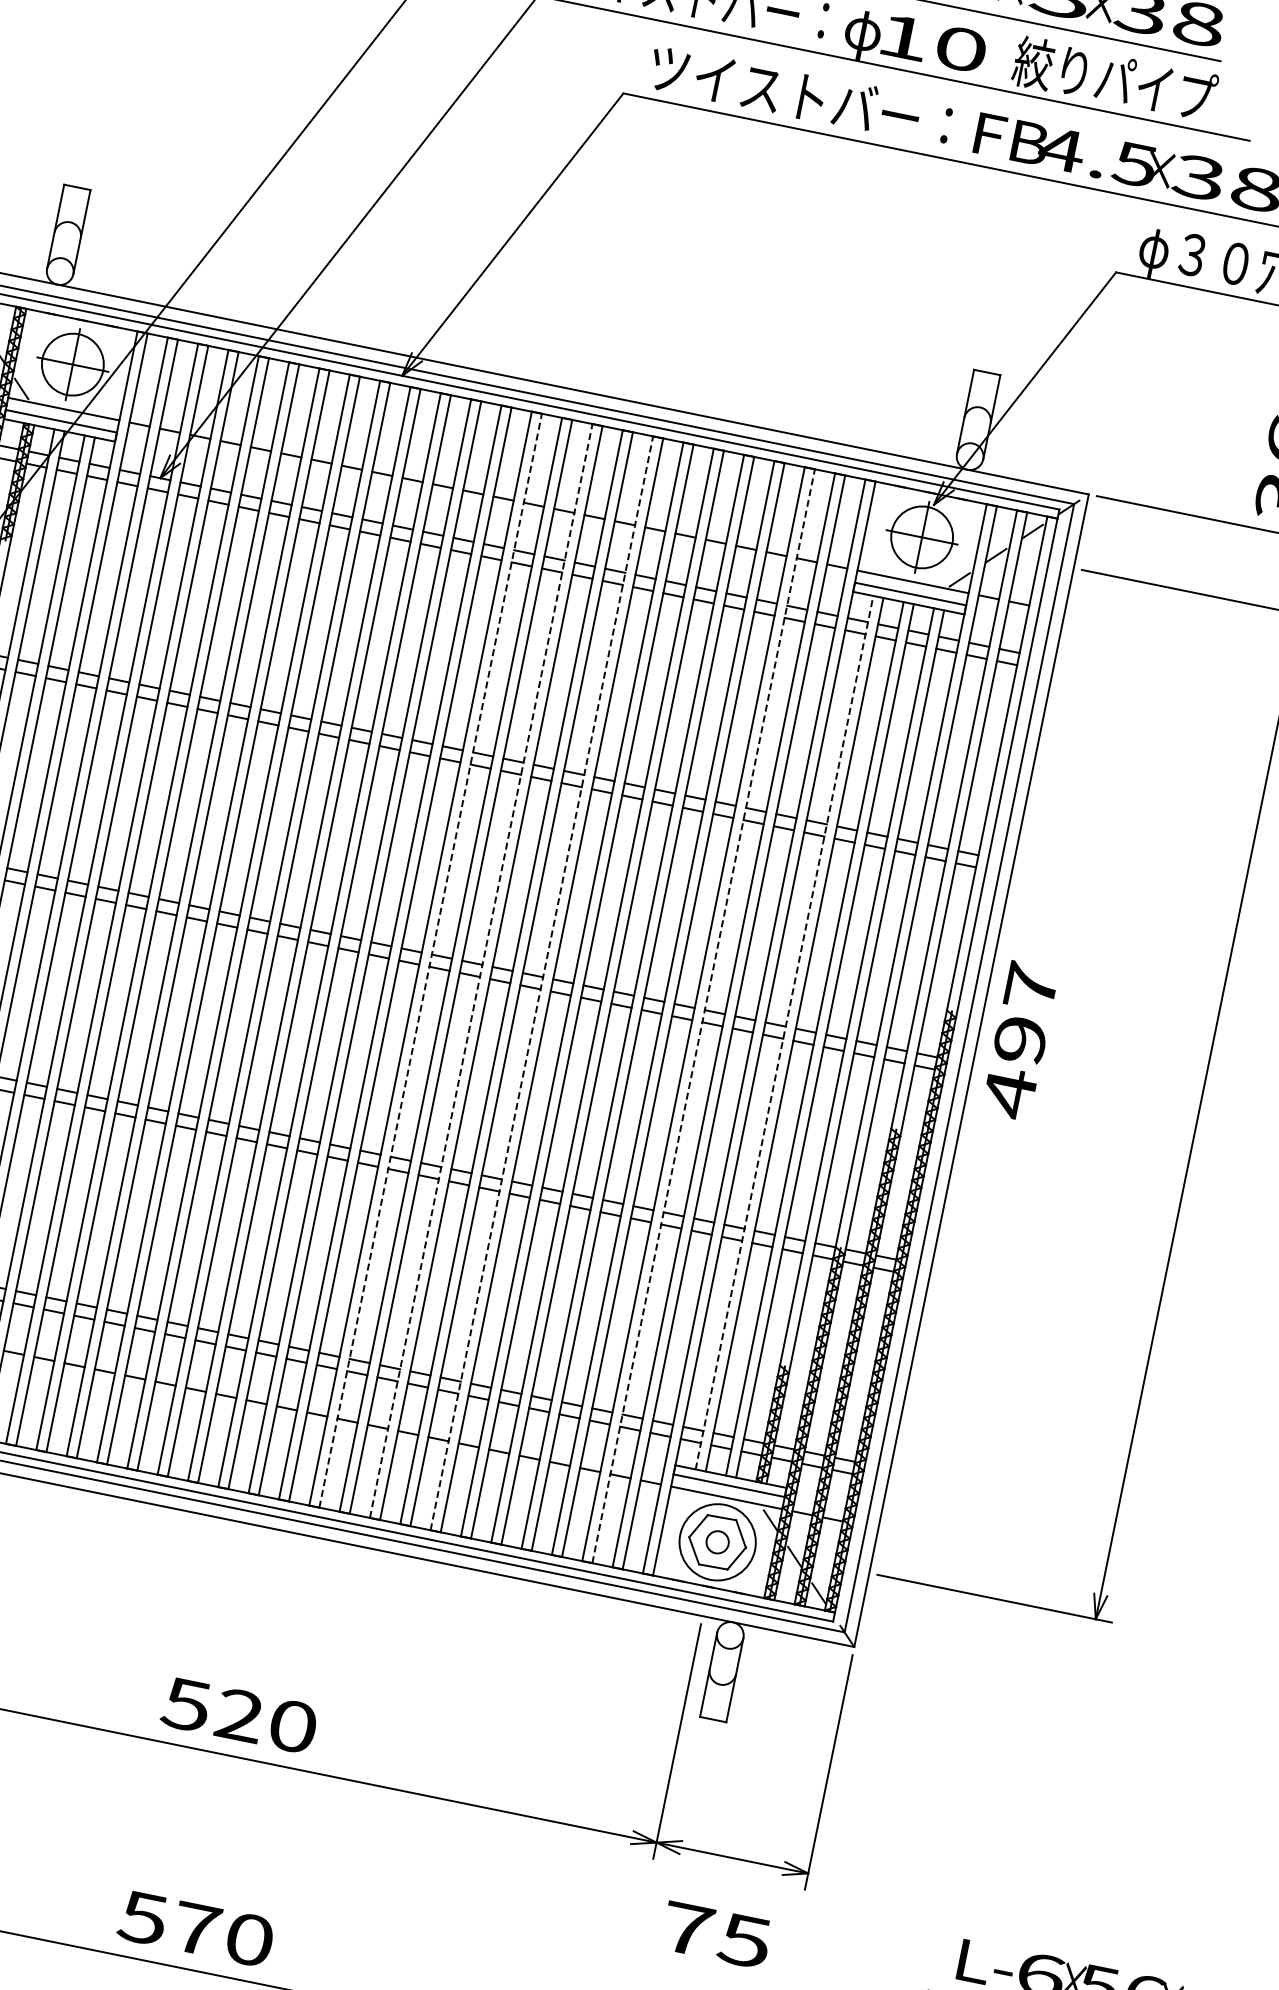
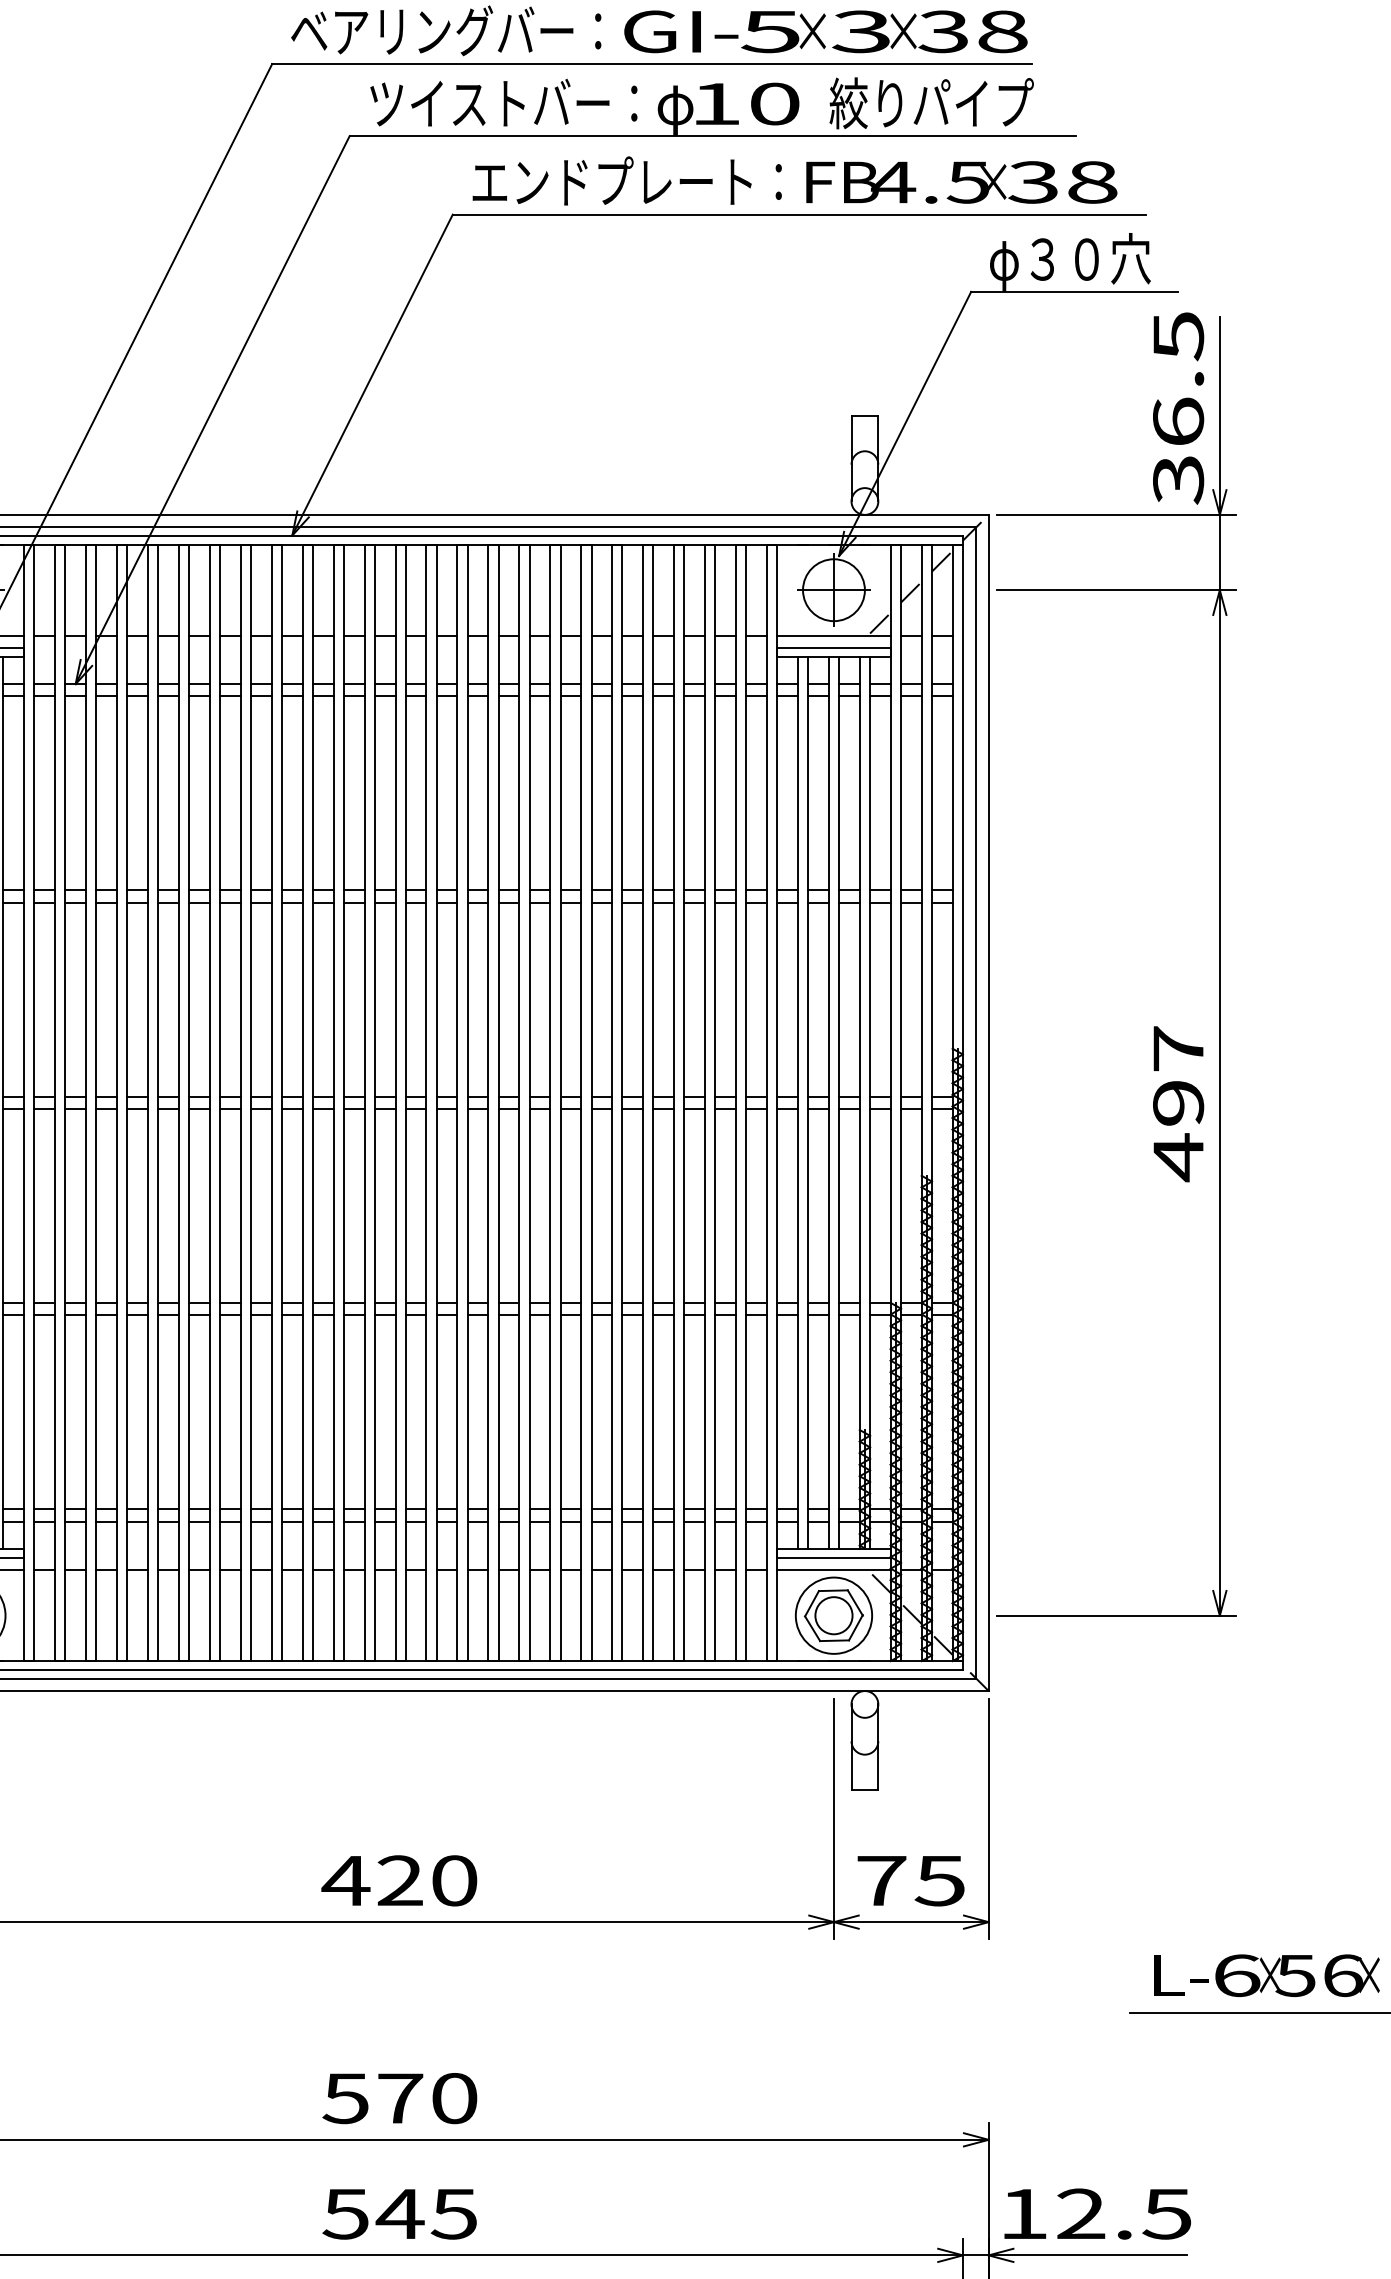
text: (800, 94) -> (626, 180), ツイストバー： -> エンドプレート：
line: (430, 960) -> (436, 1102), dashed -> solid
line: (481, 970) -> (488, 1102), dashed -> solid
line: (542, 982) -> (550, 1102), dashed -> solid
line: (703, 1015) -> (715, 1102), dashed -> solid
line: (784, 1032) -> (797, 1102), dashed -> solid
text: (1020, 1041) -> (1178, 1104), moved
circle: (717, 1542) -> (833, 1615), size x1.67
text: (186, 1705) -> (345, 1881), 520 -> 420
text: (715, 1935) -> (910, 1881), moved

